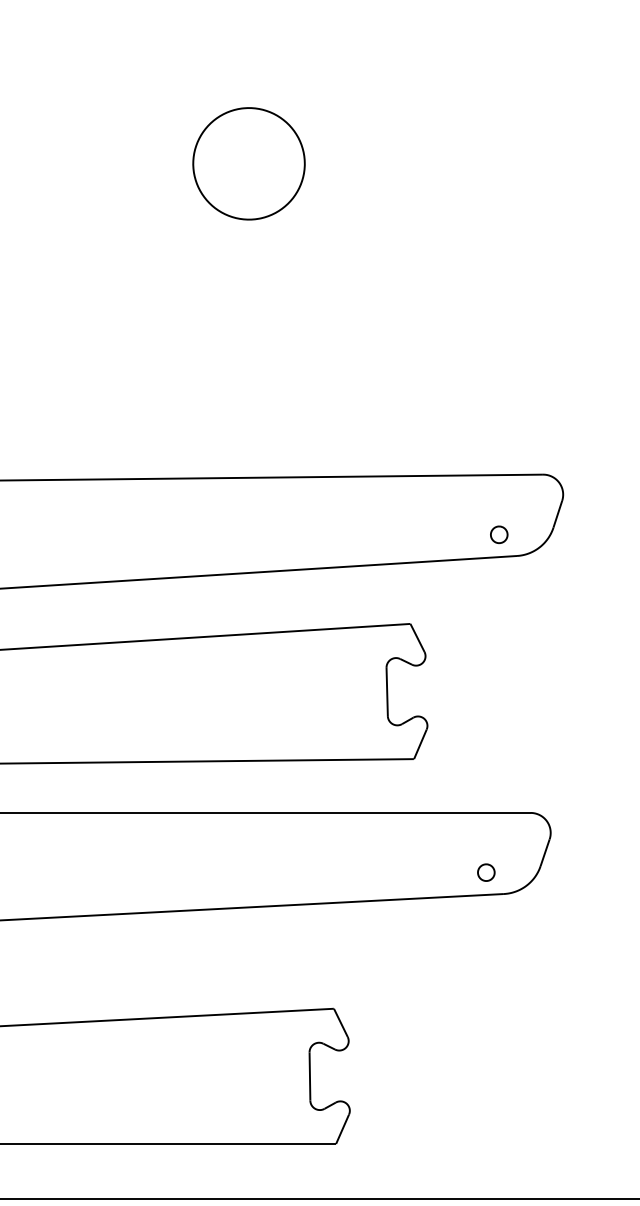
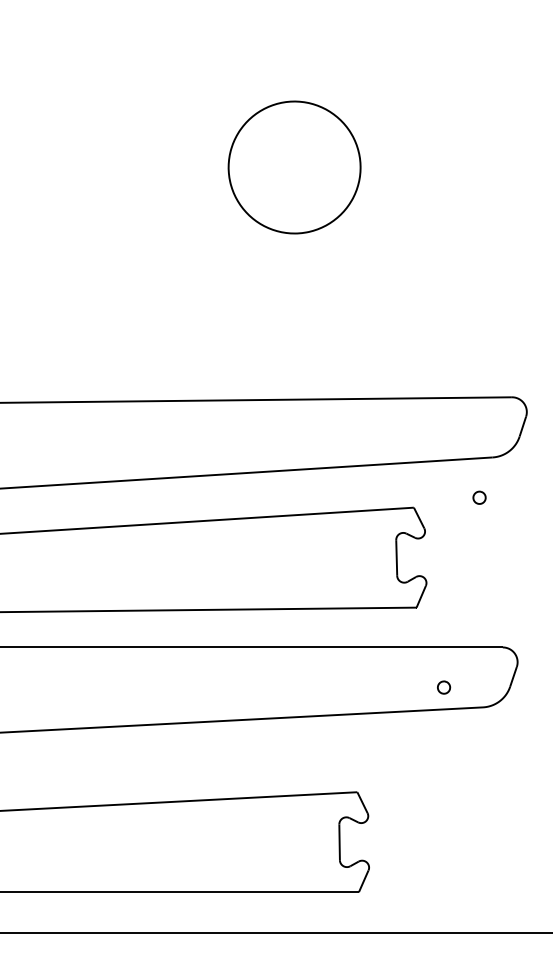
part: (248, 163) -> (294, 167), size x1.6
part: (499, 534) -> (479, 497), moved
part: (486, 872) -> (444, 687), moved

